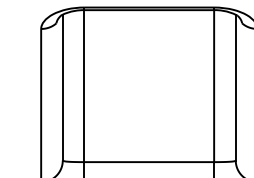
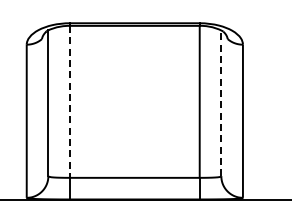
line: (83, 85) -> (69, 101), solid -> dashed
line: (235, 87) -> (221, 103), solid -> dashed

